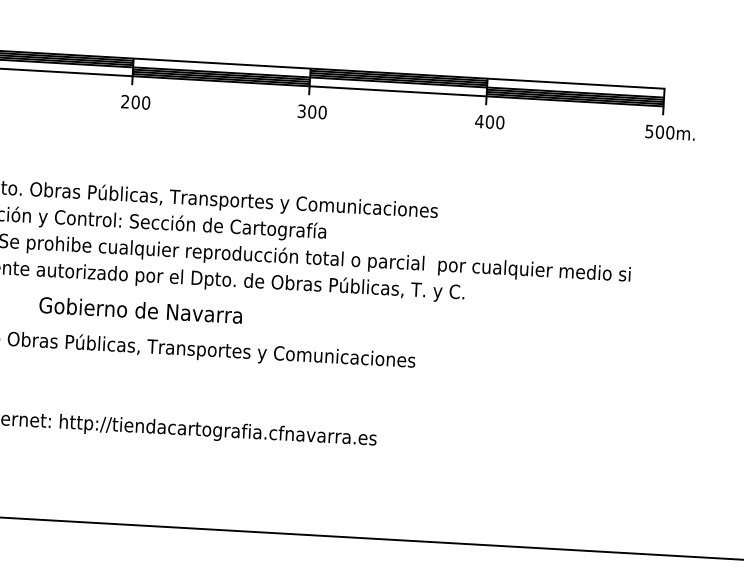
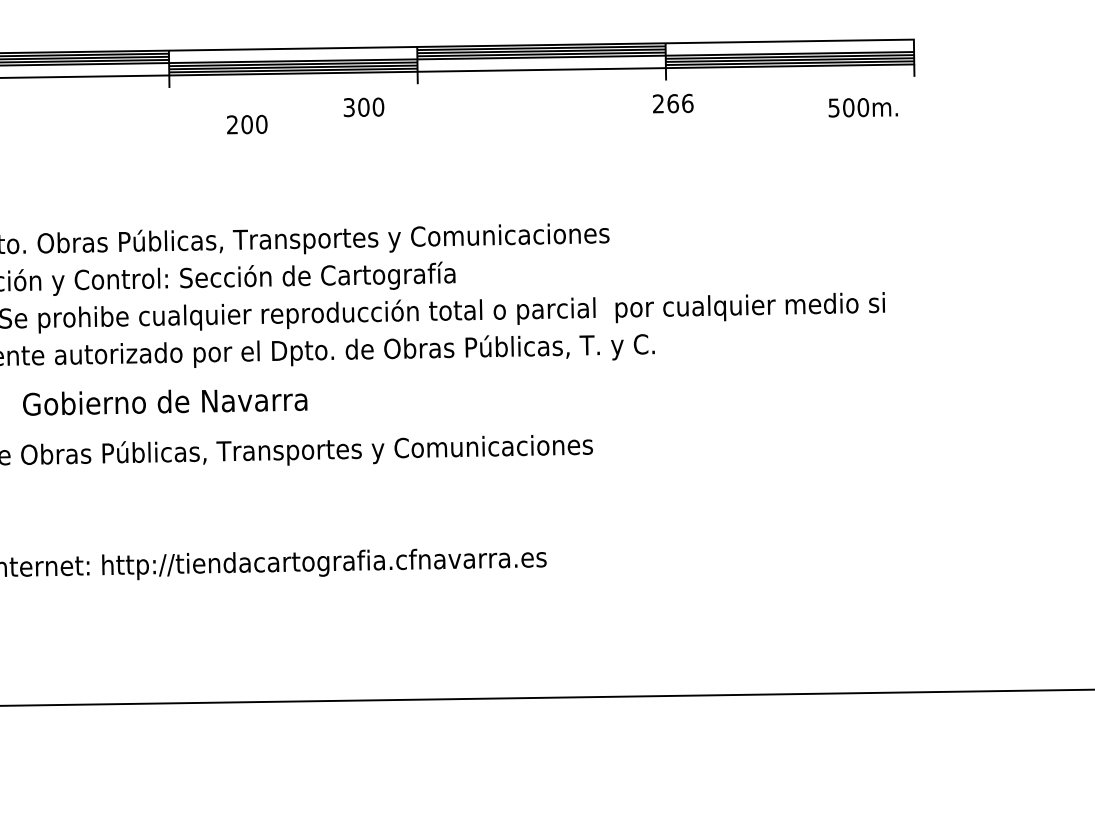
text: (135, 102) -> (247, 124), moved
text: (312, 112) -> (363, 107), moved
text: (489, 121) -> (672, 103), 400 -> 266
text: (669, 132) -> (862, 107), moved
text: (141, 310) -> (165, 402), moved

